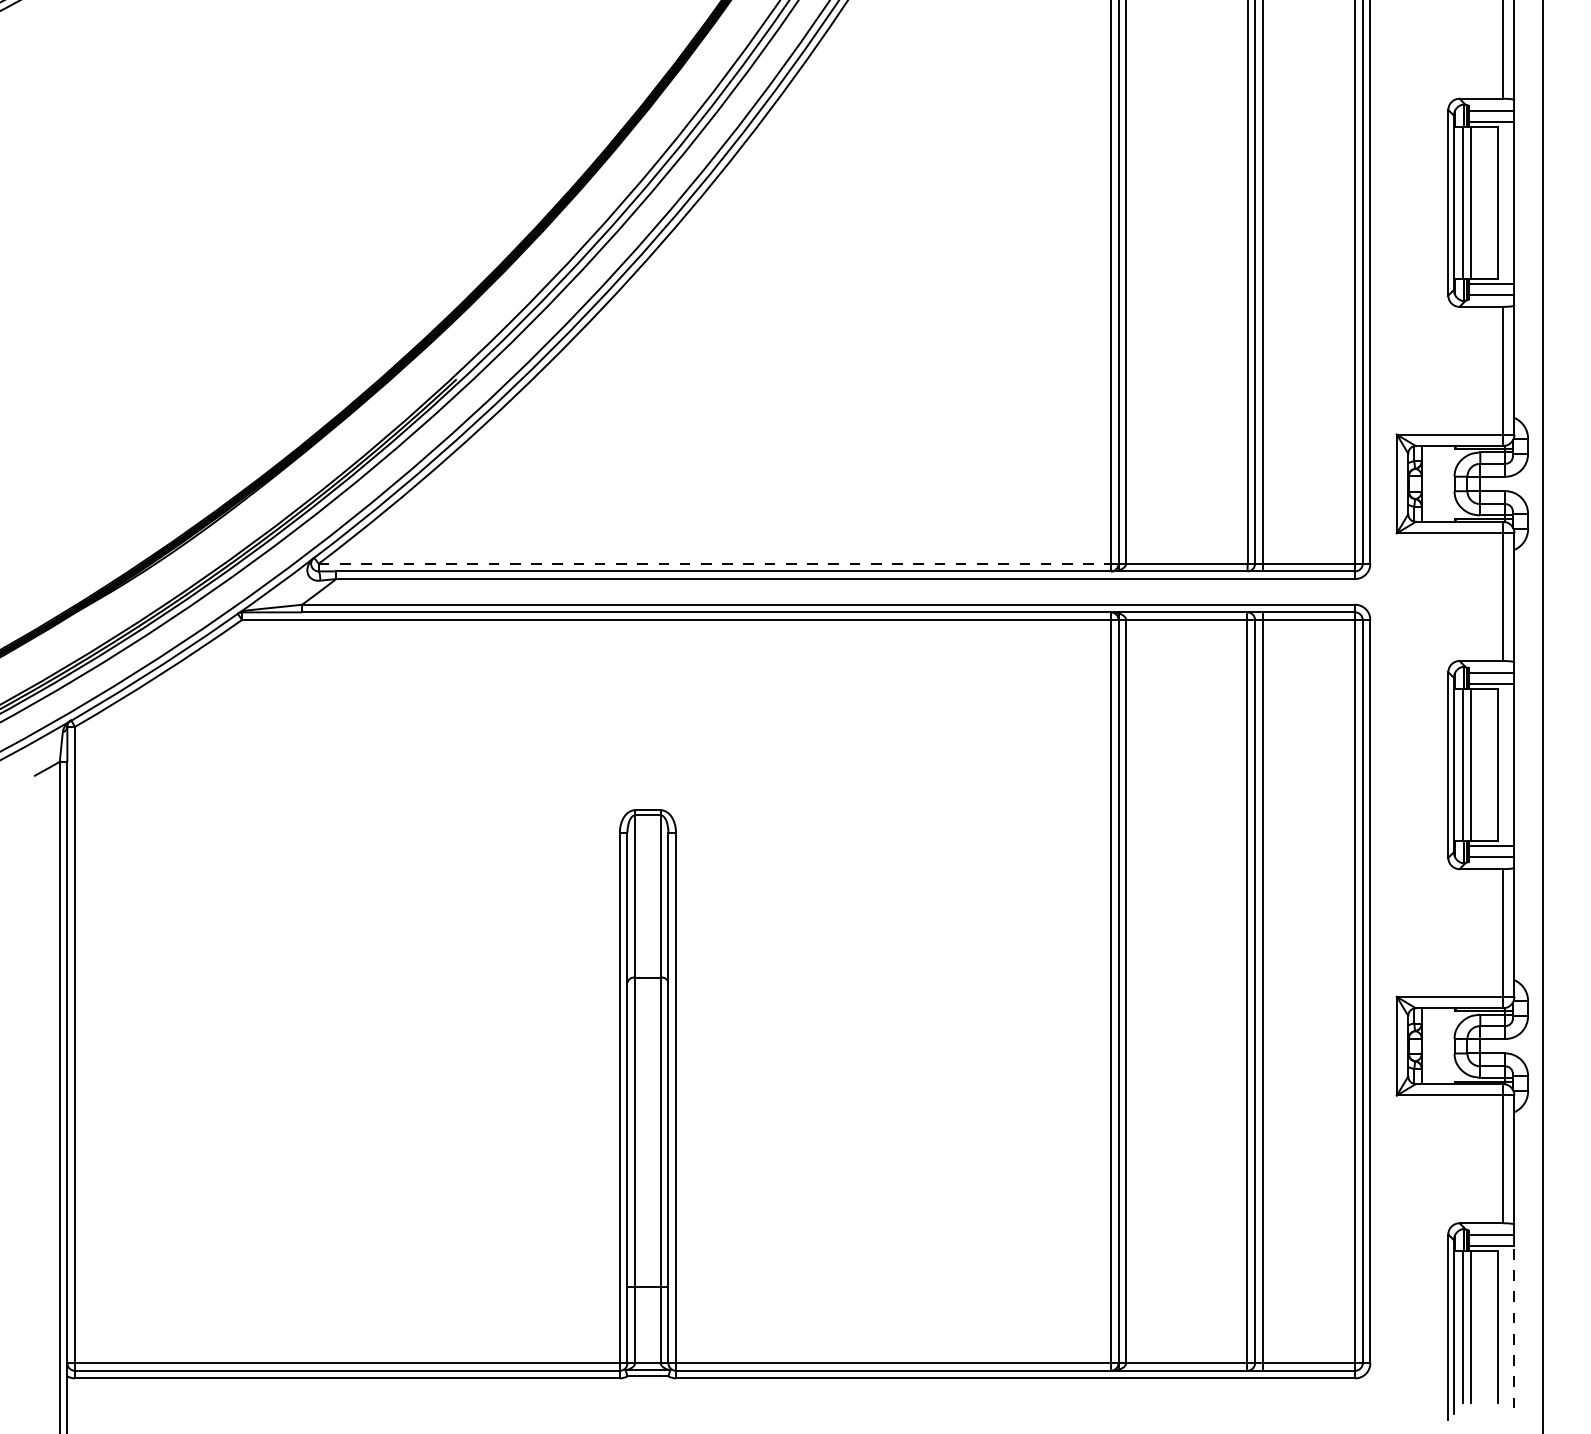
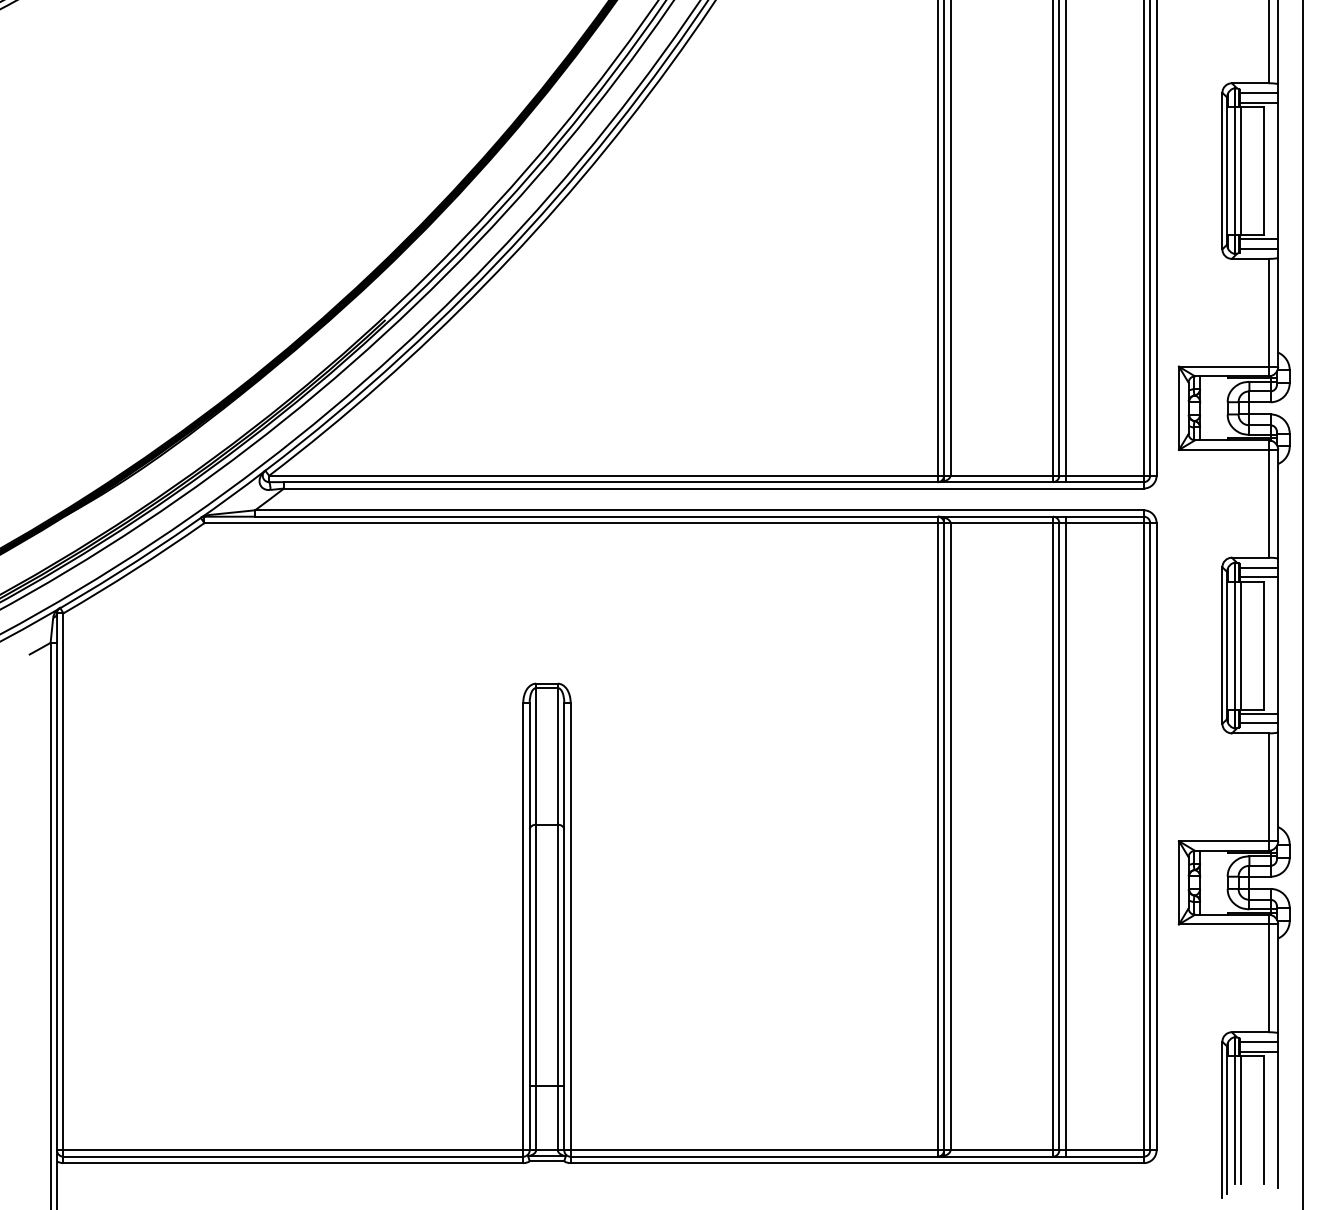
line: (715, 563) -> (603, 475), dashed -> solid
line: (1514, 1327) -> (1278, 1120), dashed -> solid

